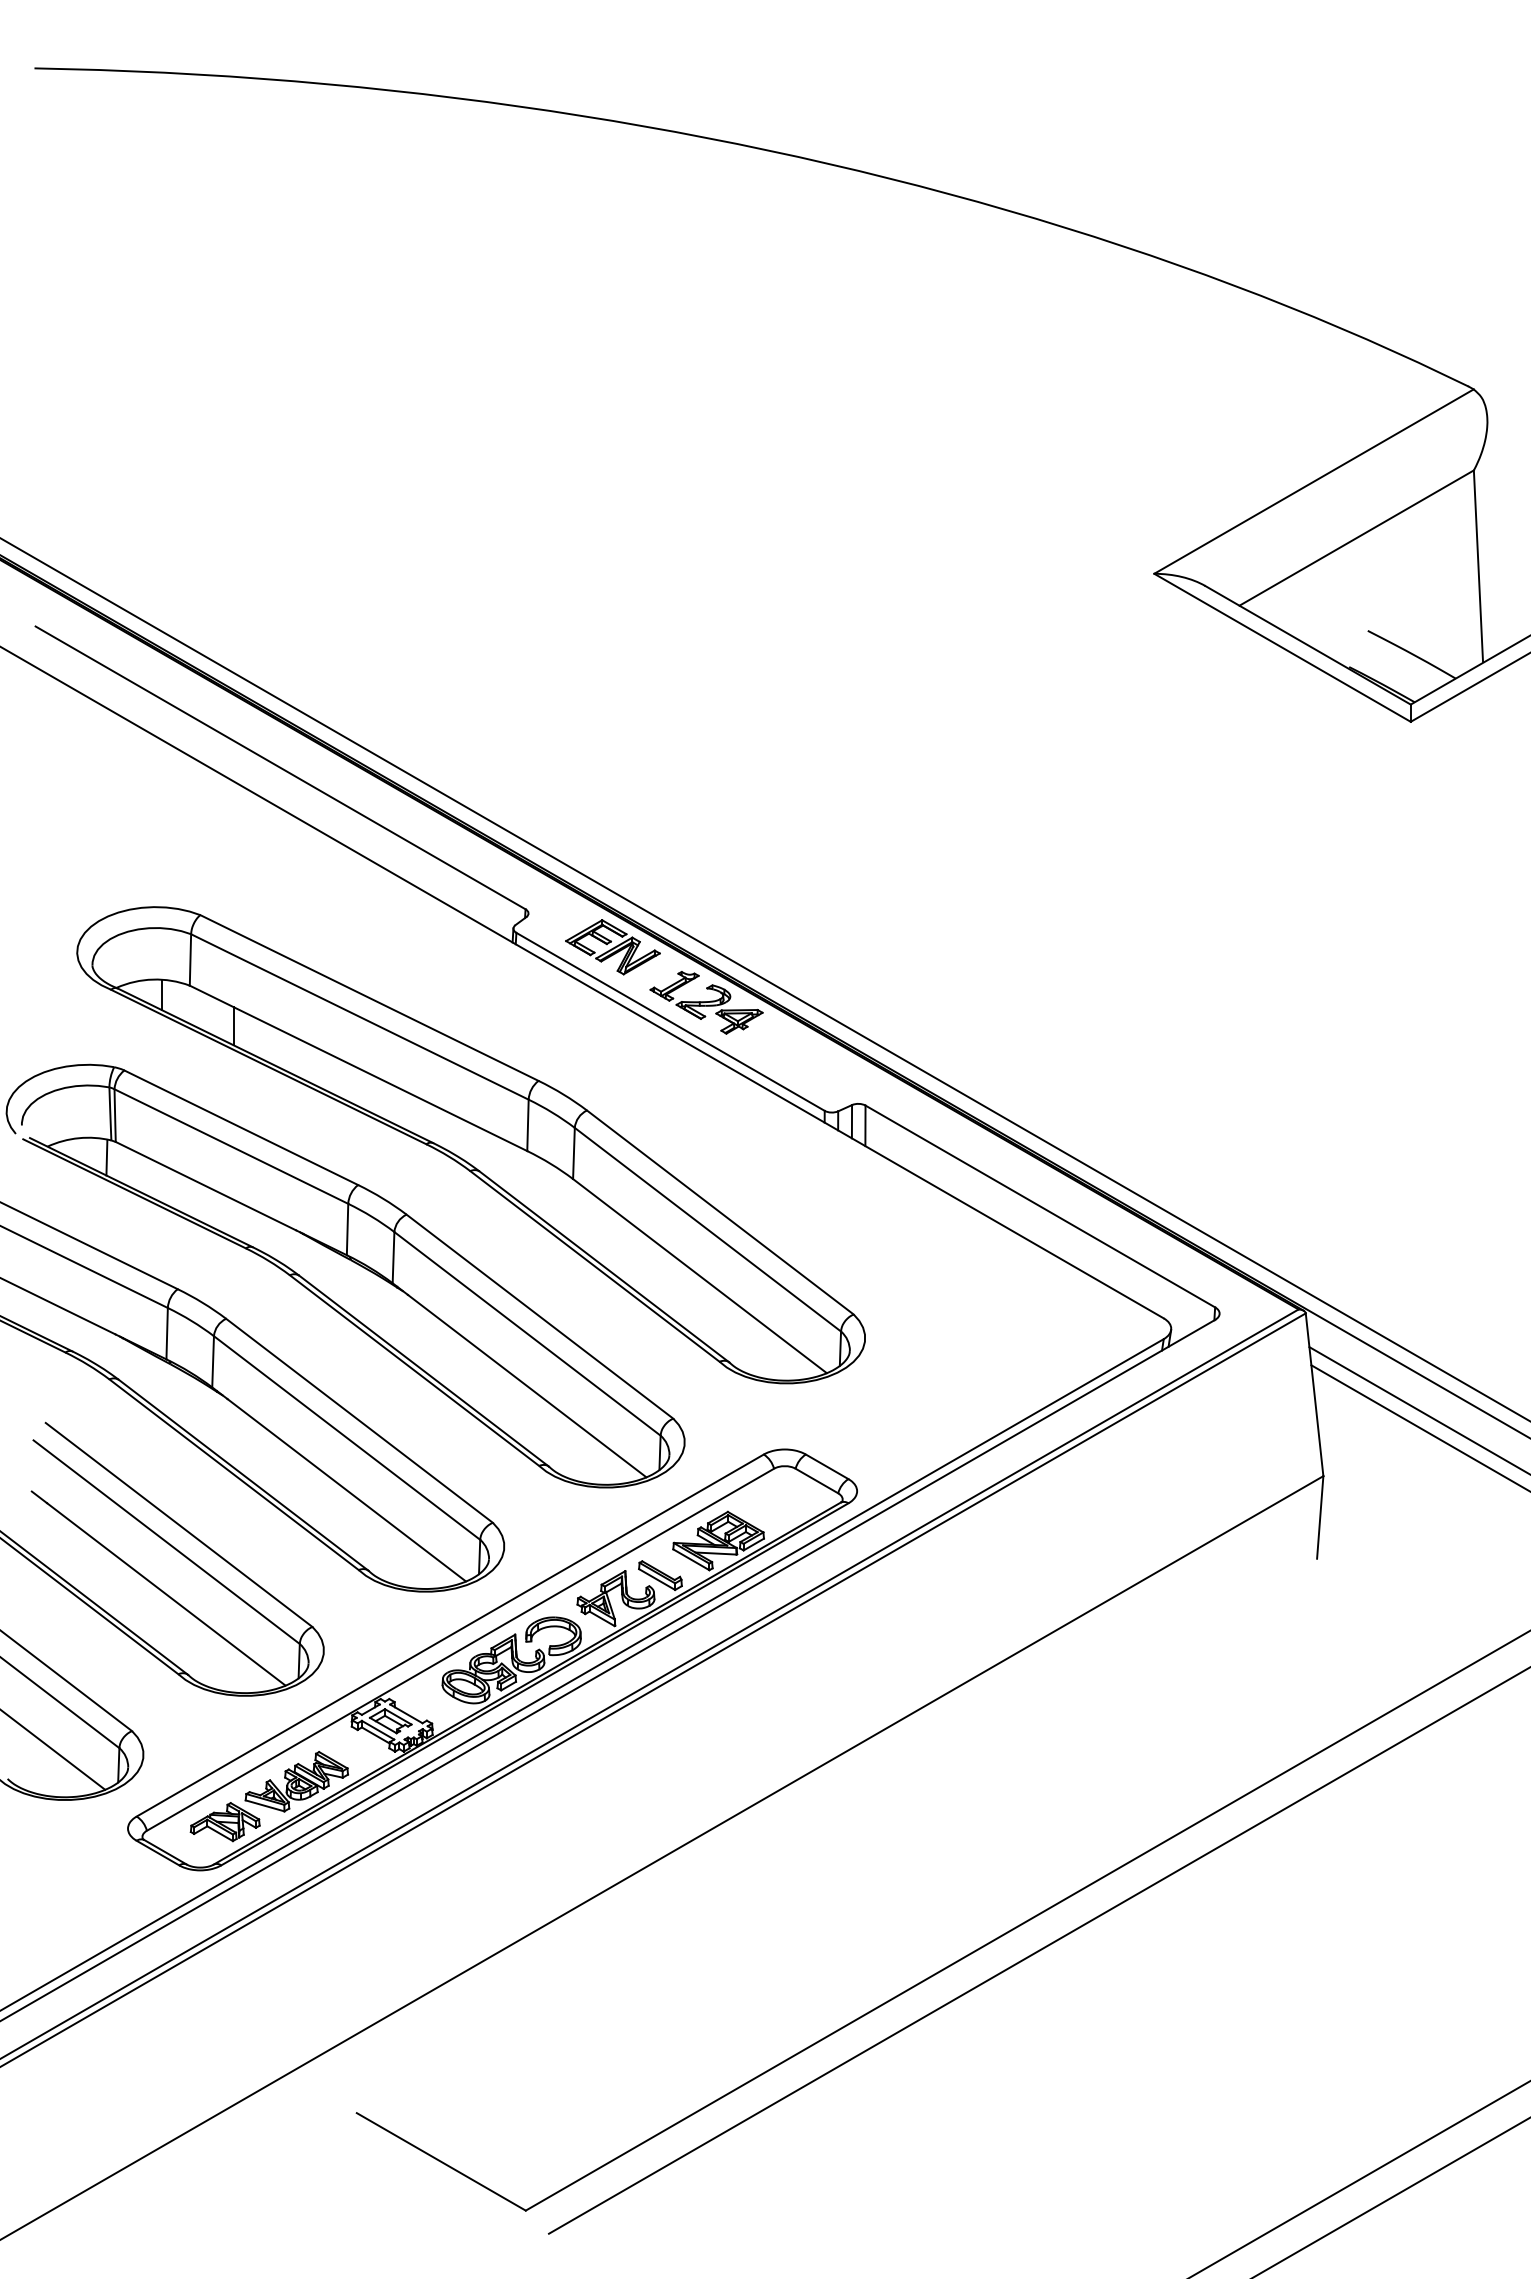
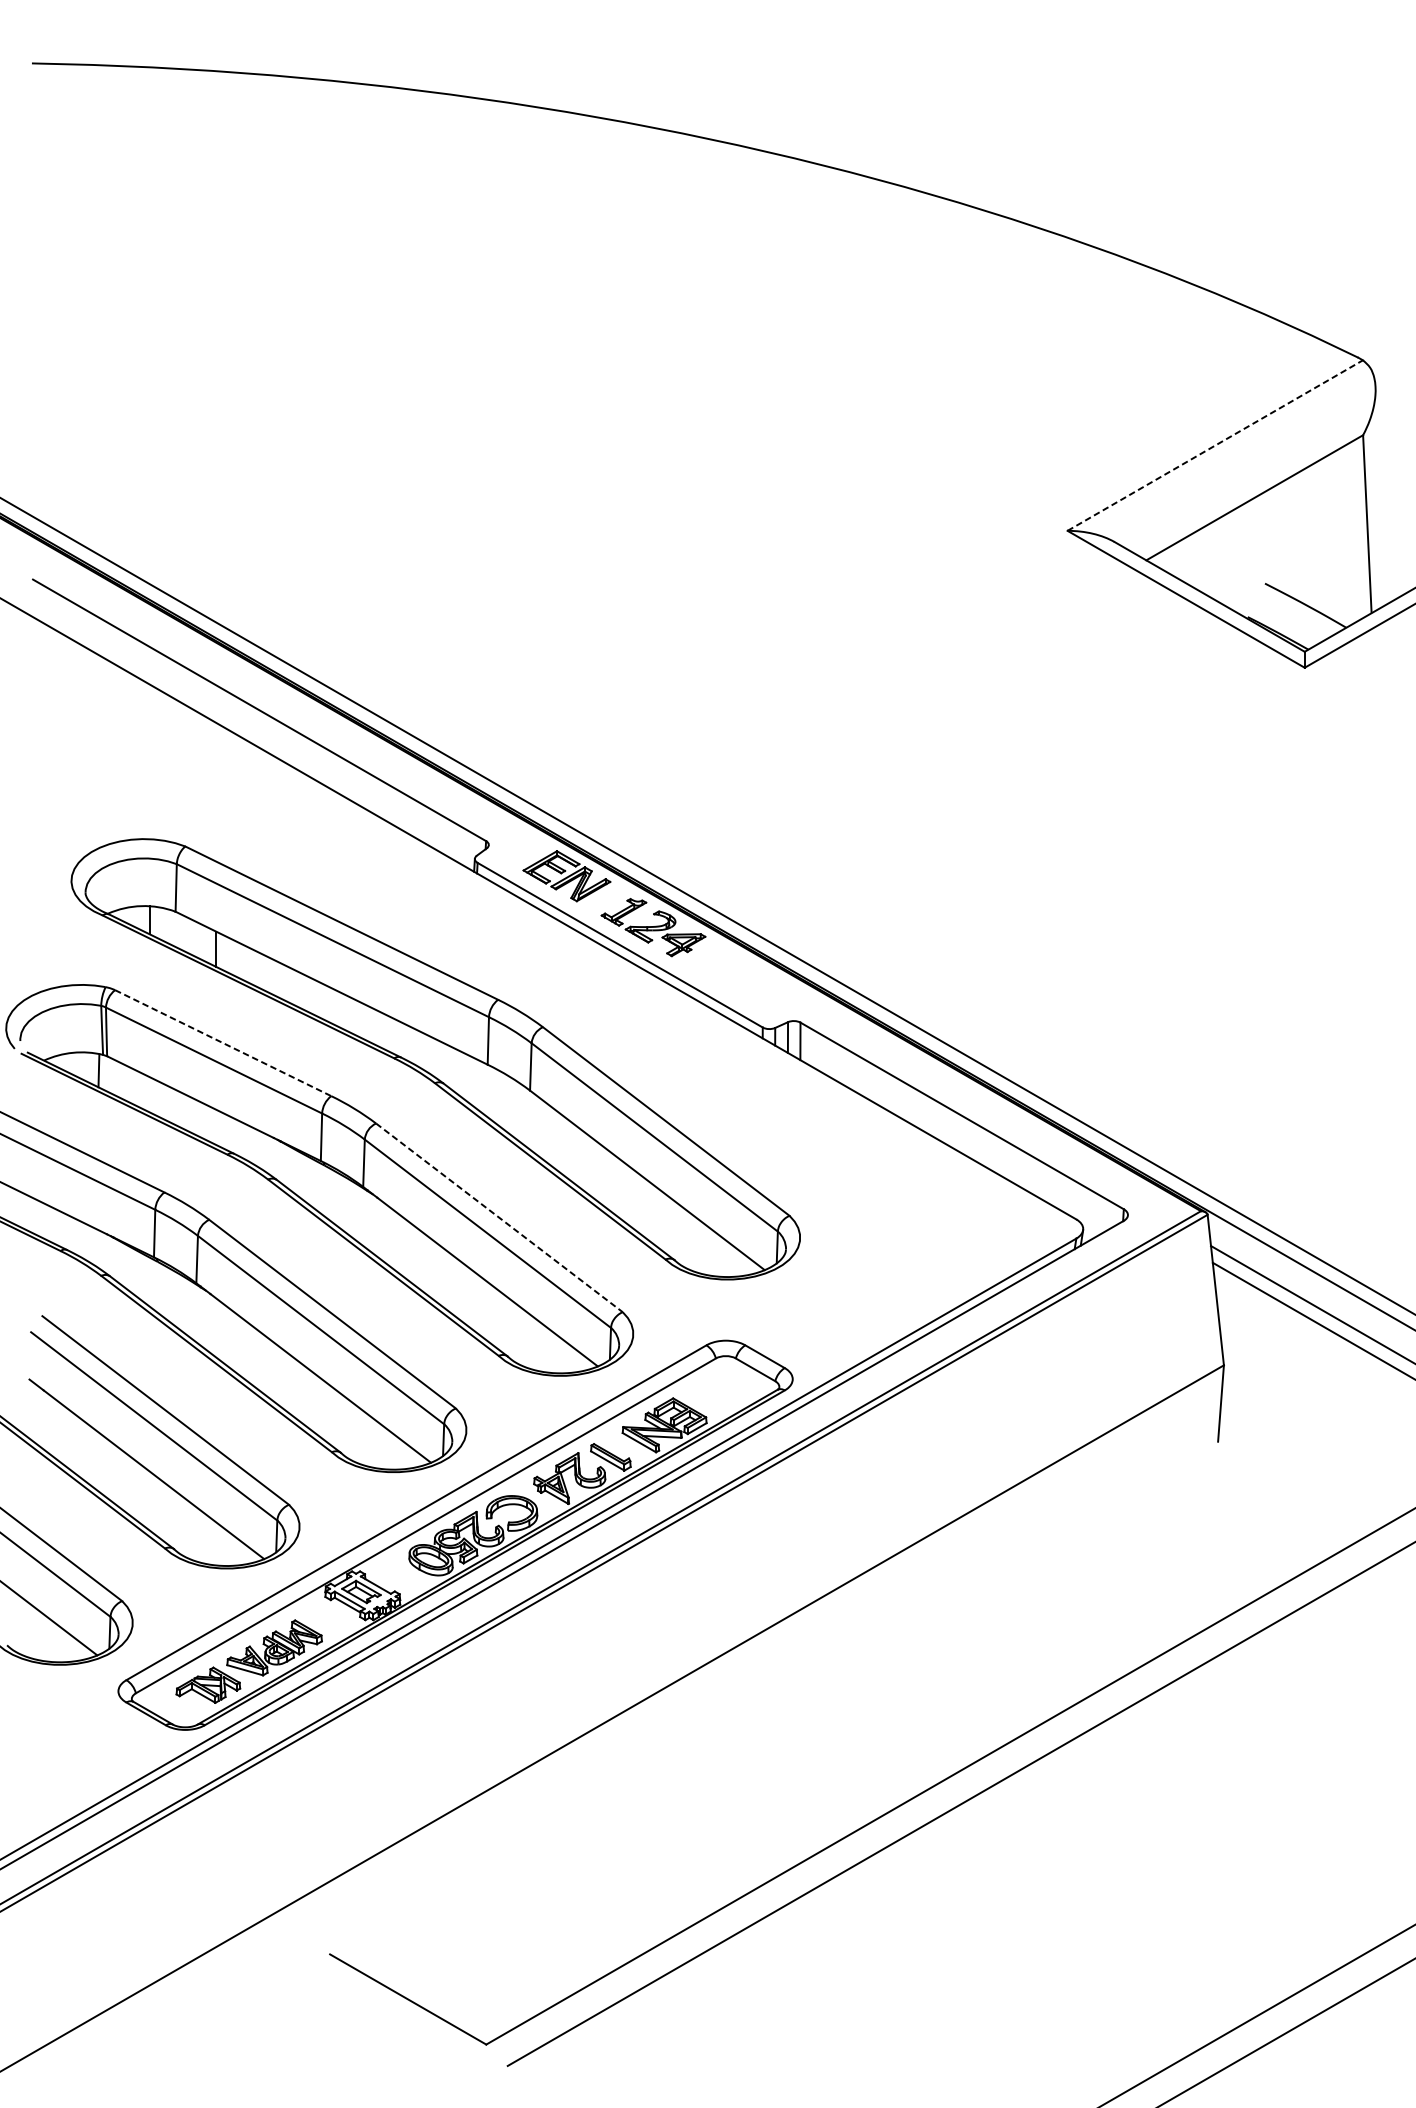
line: (1314, 481) -> (1215, 445), solid -> dashed
line: (241, 1127) -> (223, 1042), solid -> dashed
line: (539, 1316) -> (498, 1217), solid -> dashed

